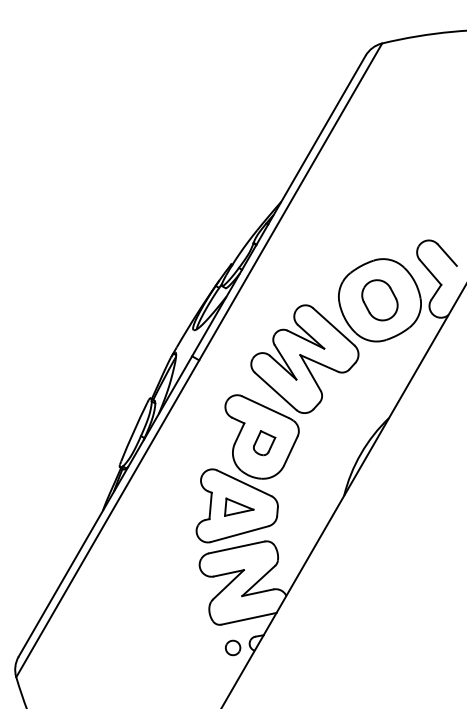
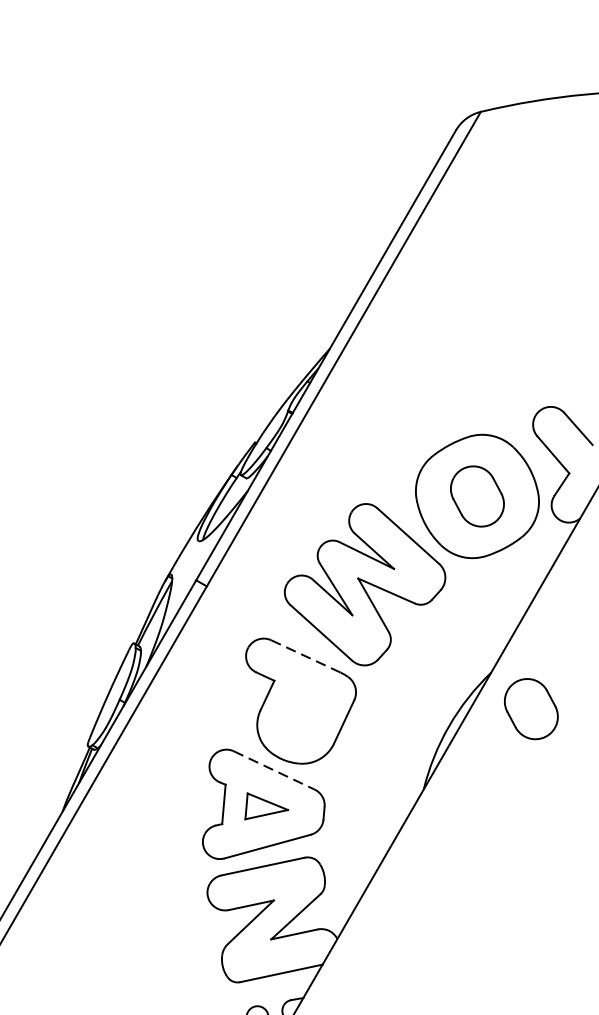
line: (265, 407) -> (306, 657), solid -> dashed
part: (415, 442) -> (530, 709), added
part: (264, 443) -> (304, 710), removed
line: (244, 483) -> (274, 770), solid -> dashed

